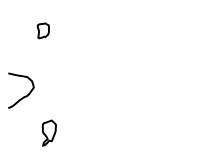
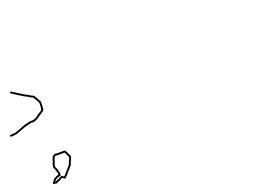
part: (42, 30) -> (53, 38), removed

